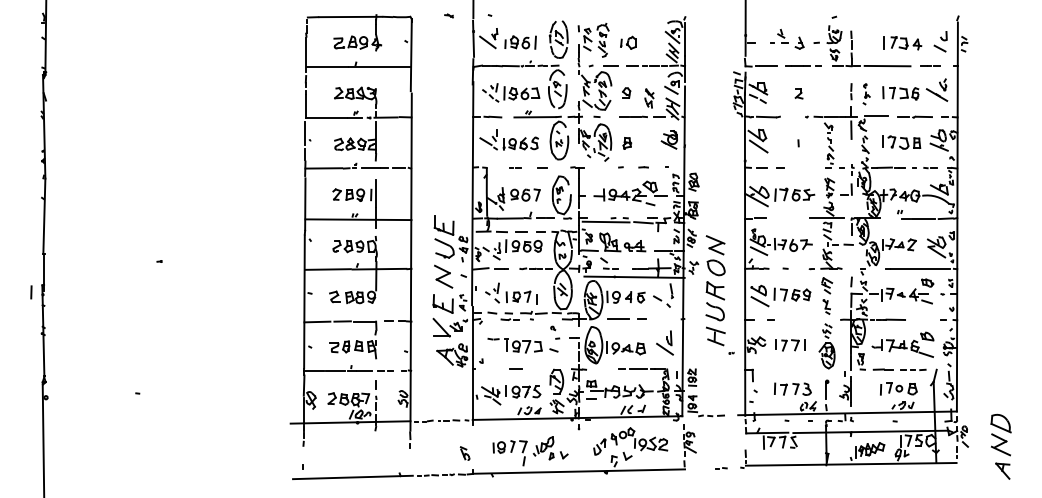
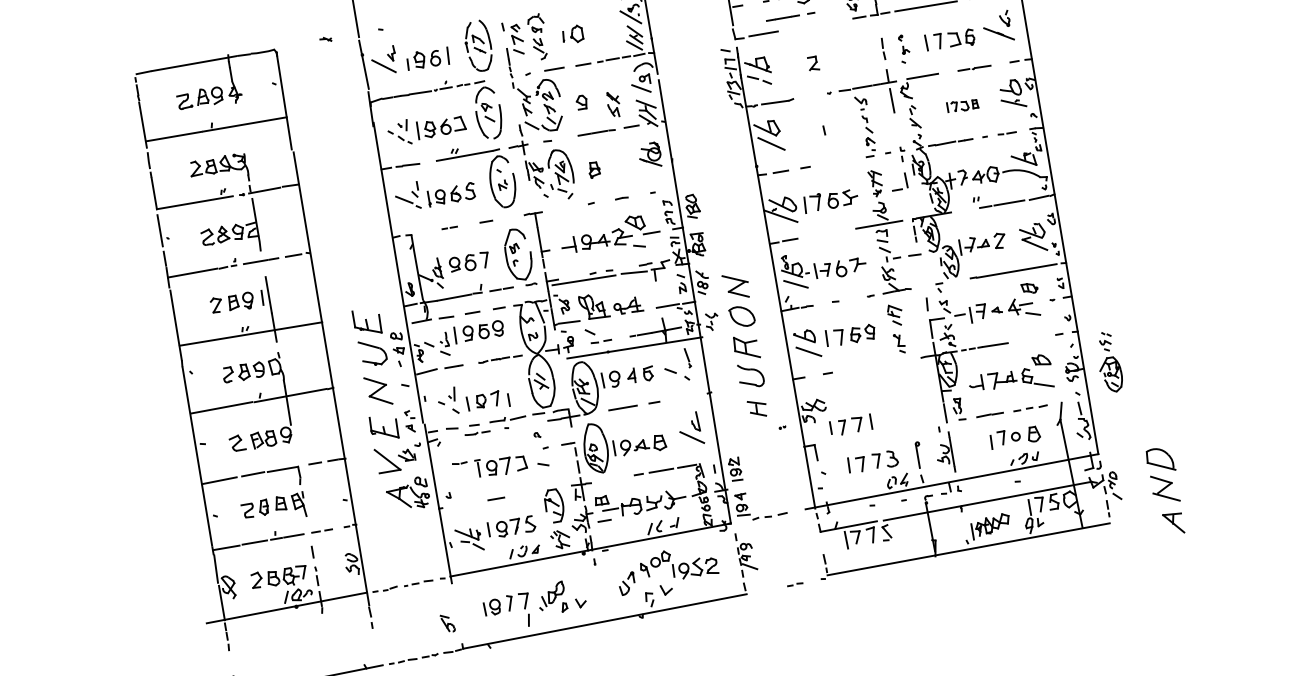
line: (803, 65) -> (790, 16), moved
part: (914, 116) -> (973, 67), size x0.7
part: (901, 142) -> (962, 105), size x0.6
part: (715, 336) -> (757, 408), size x0.7
part: (790, 345) -> (851, 425), moved
part: (826, 346) -> (1108, 362), moved

